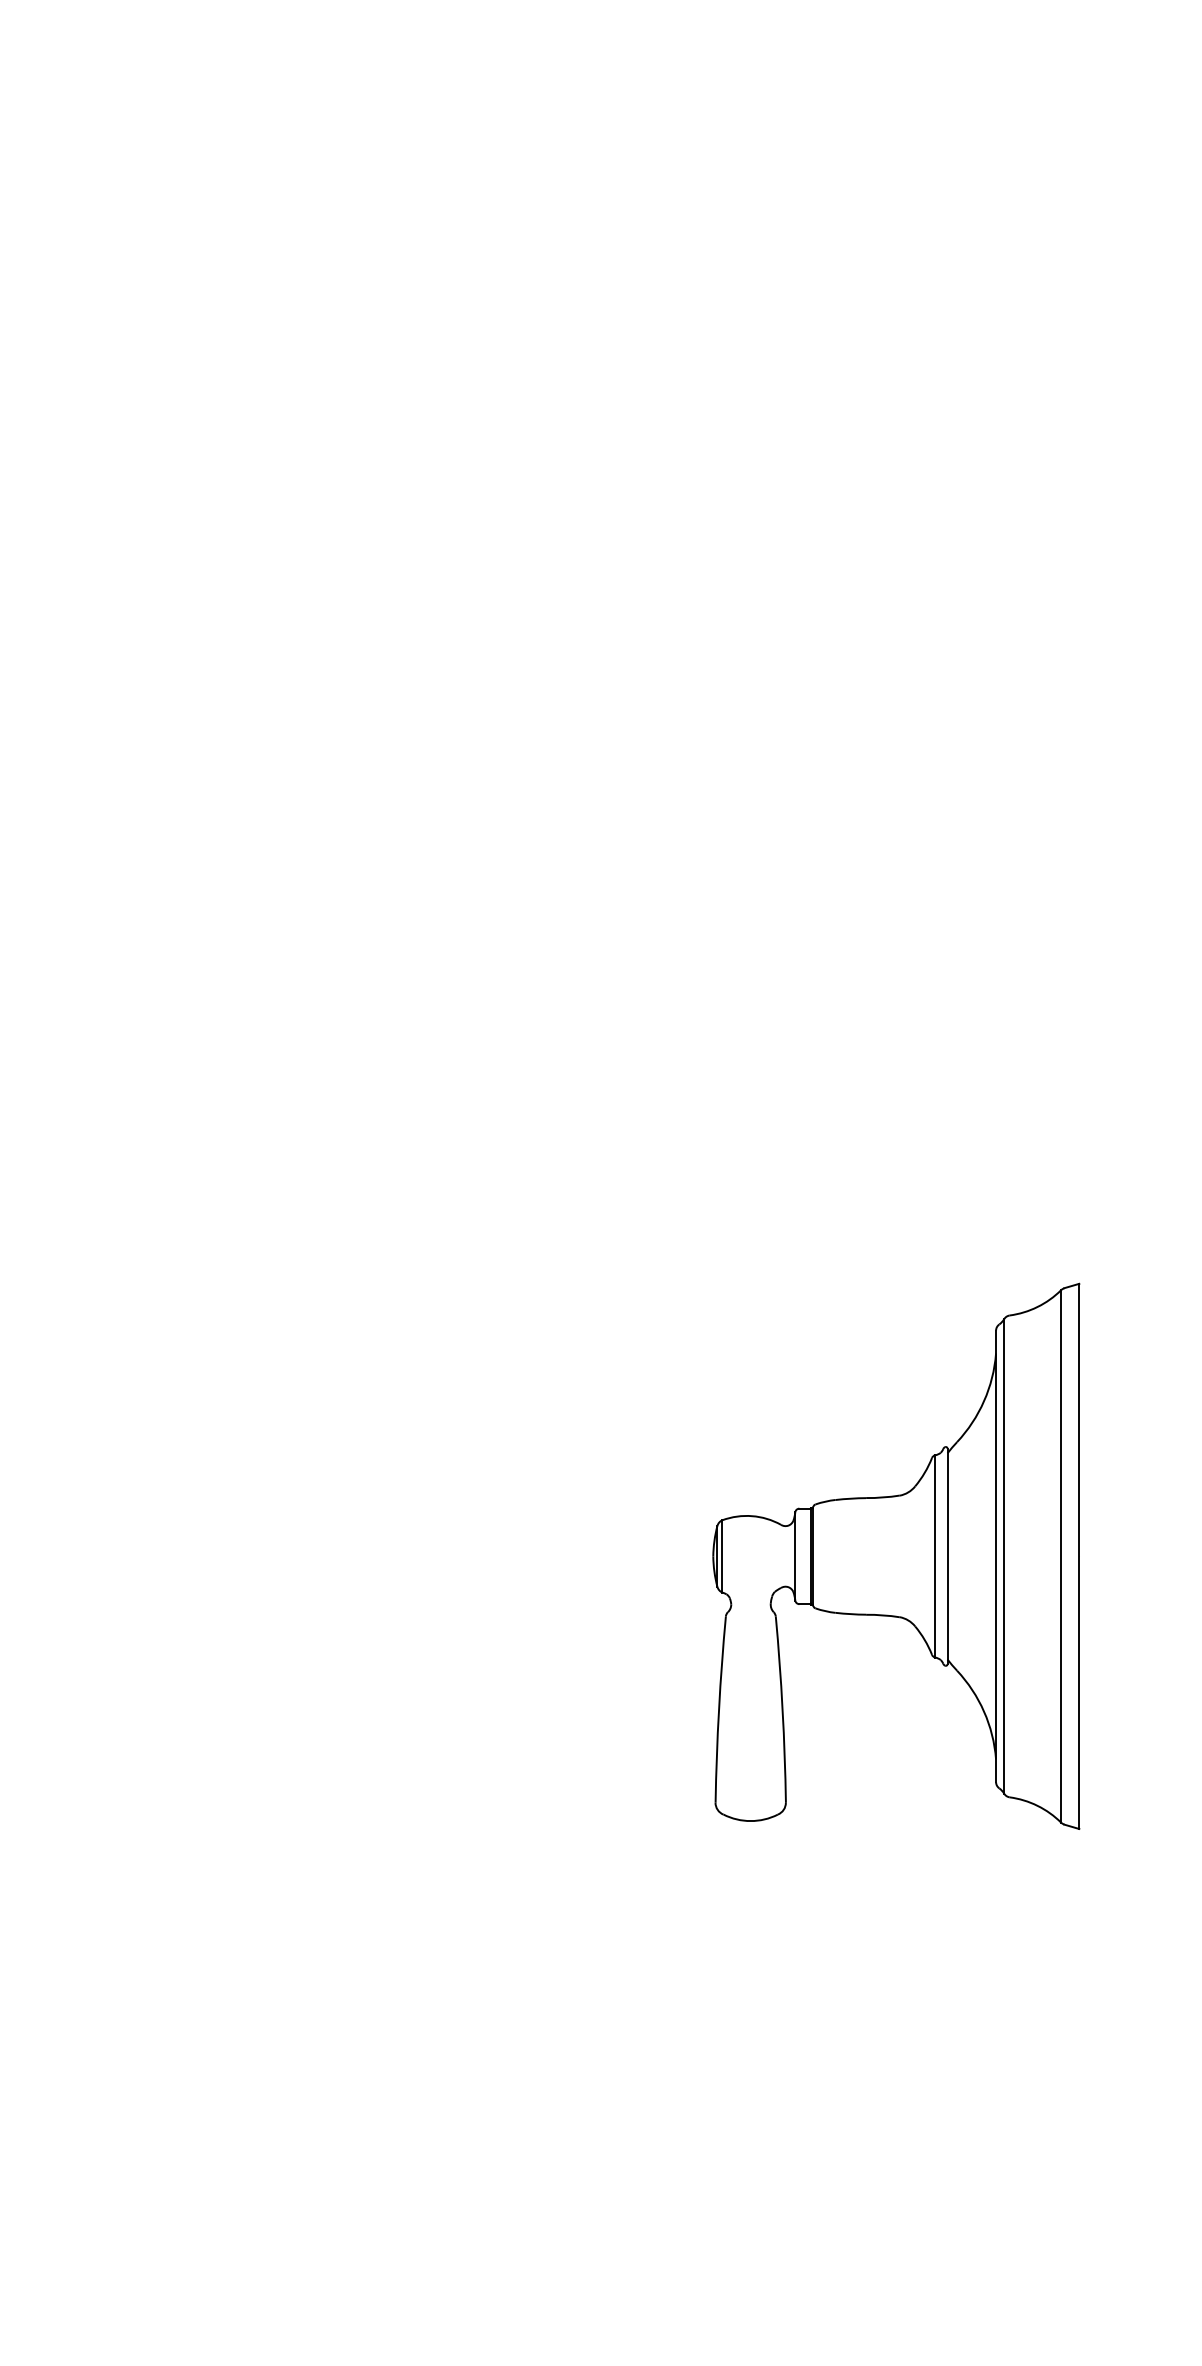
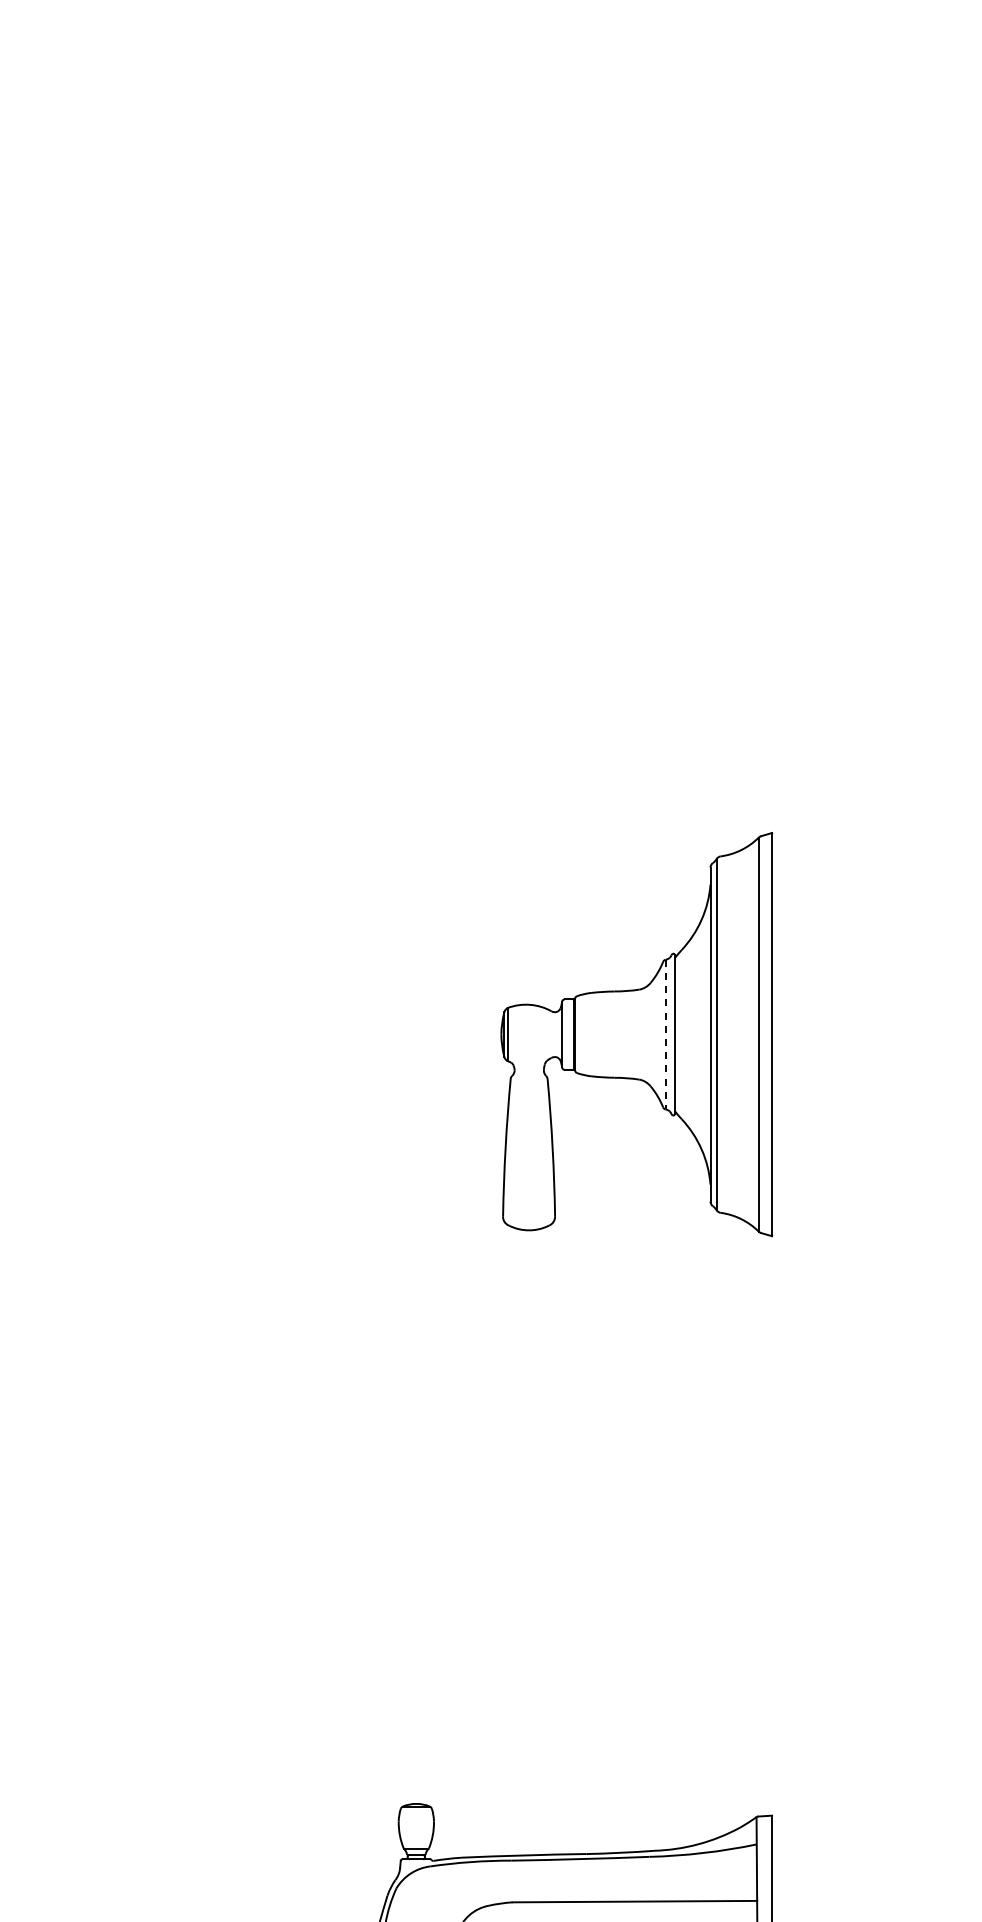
line: (935, 1556) -> (665, 1034), solid -> dashed

